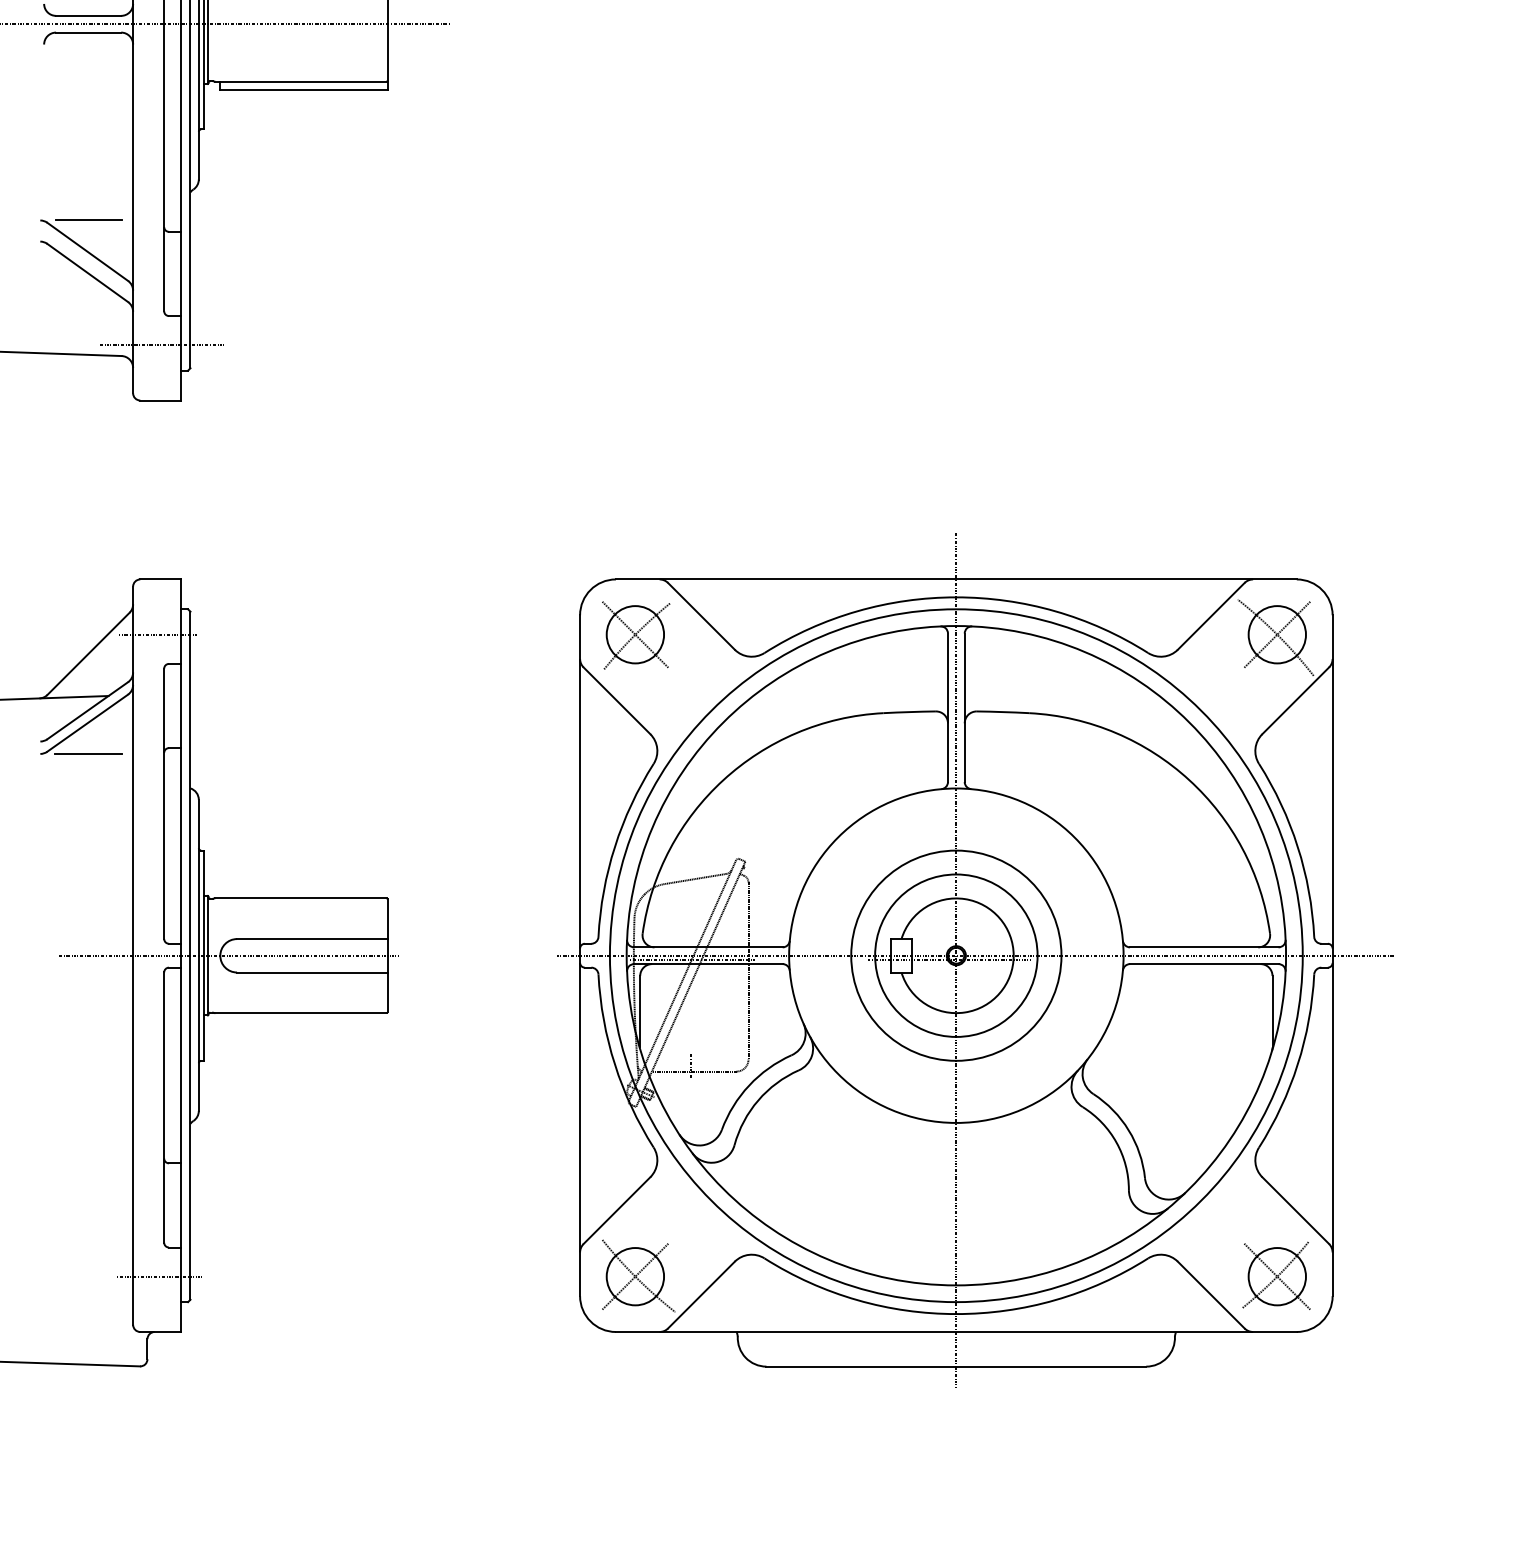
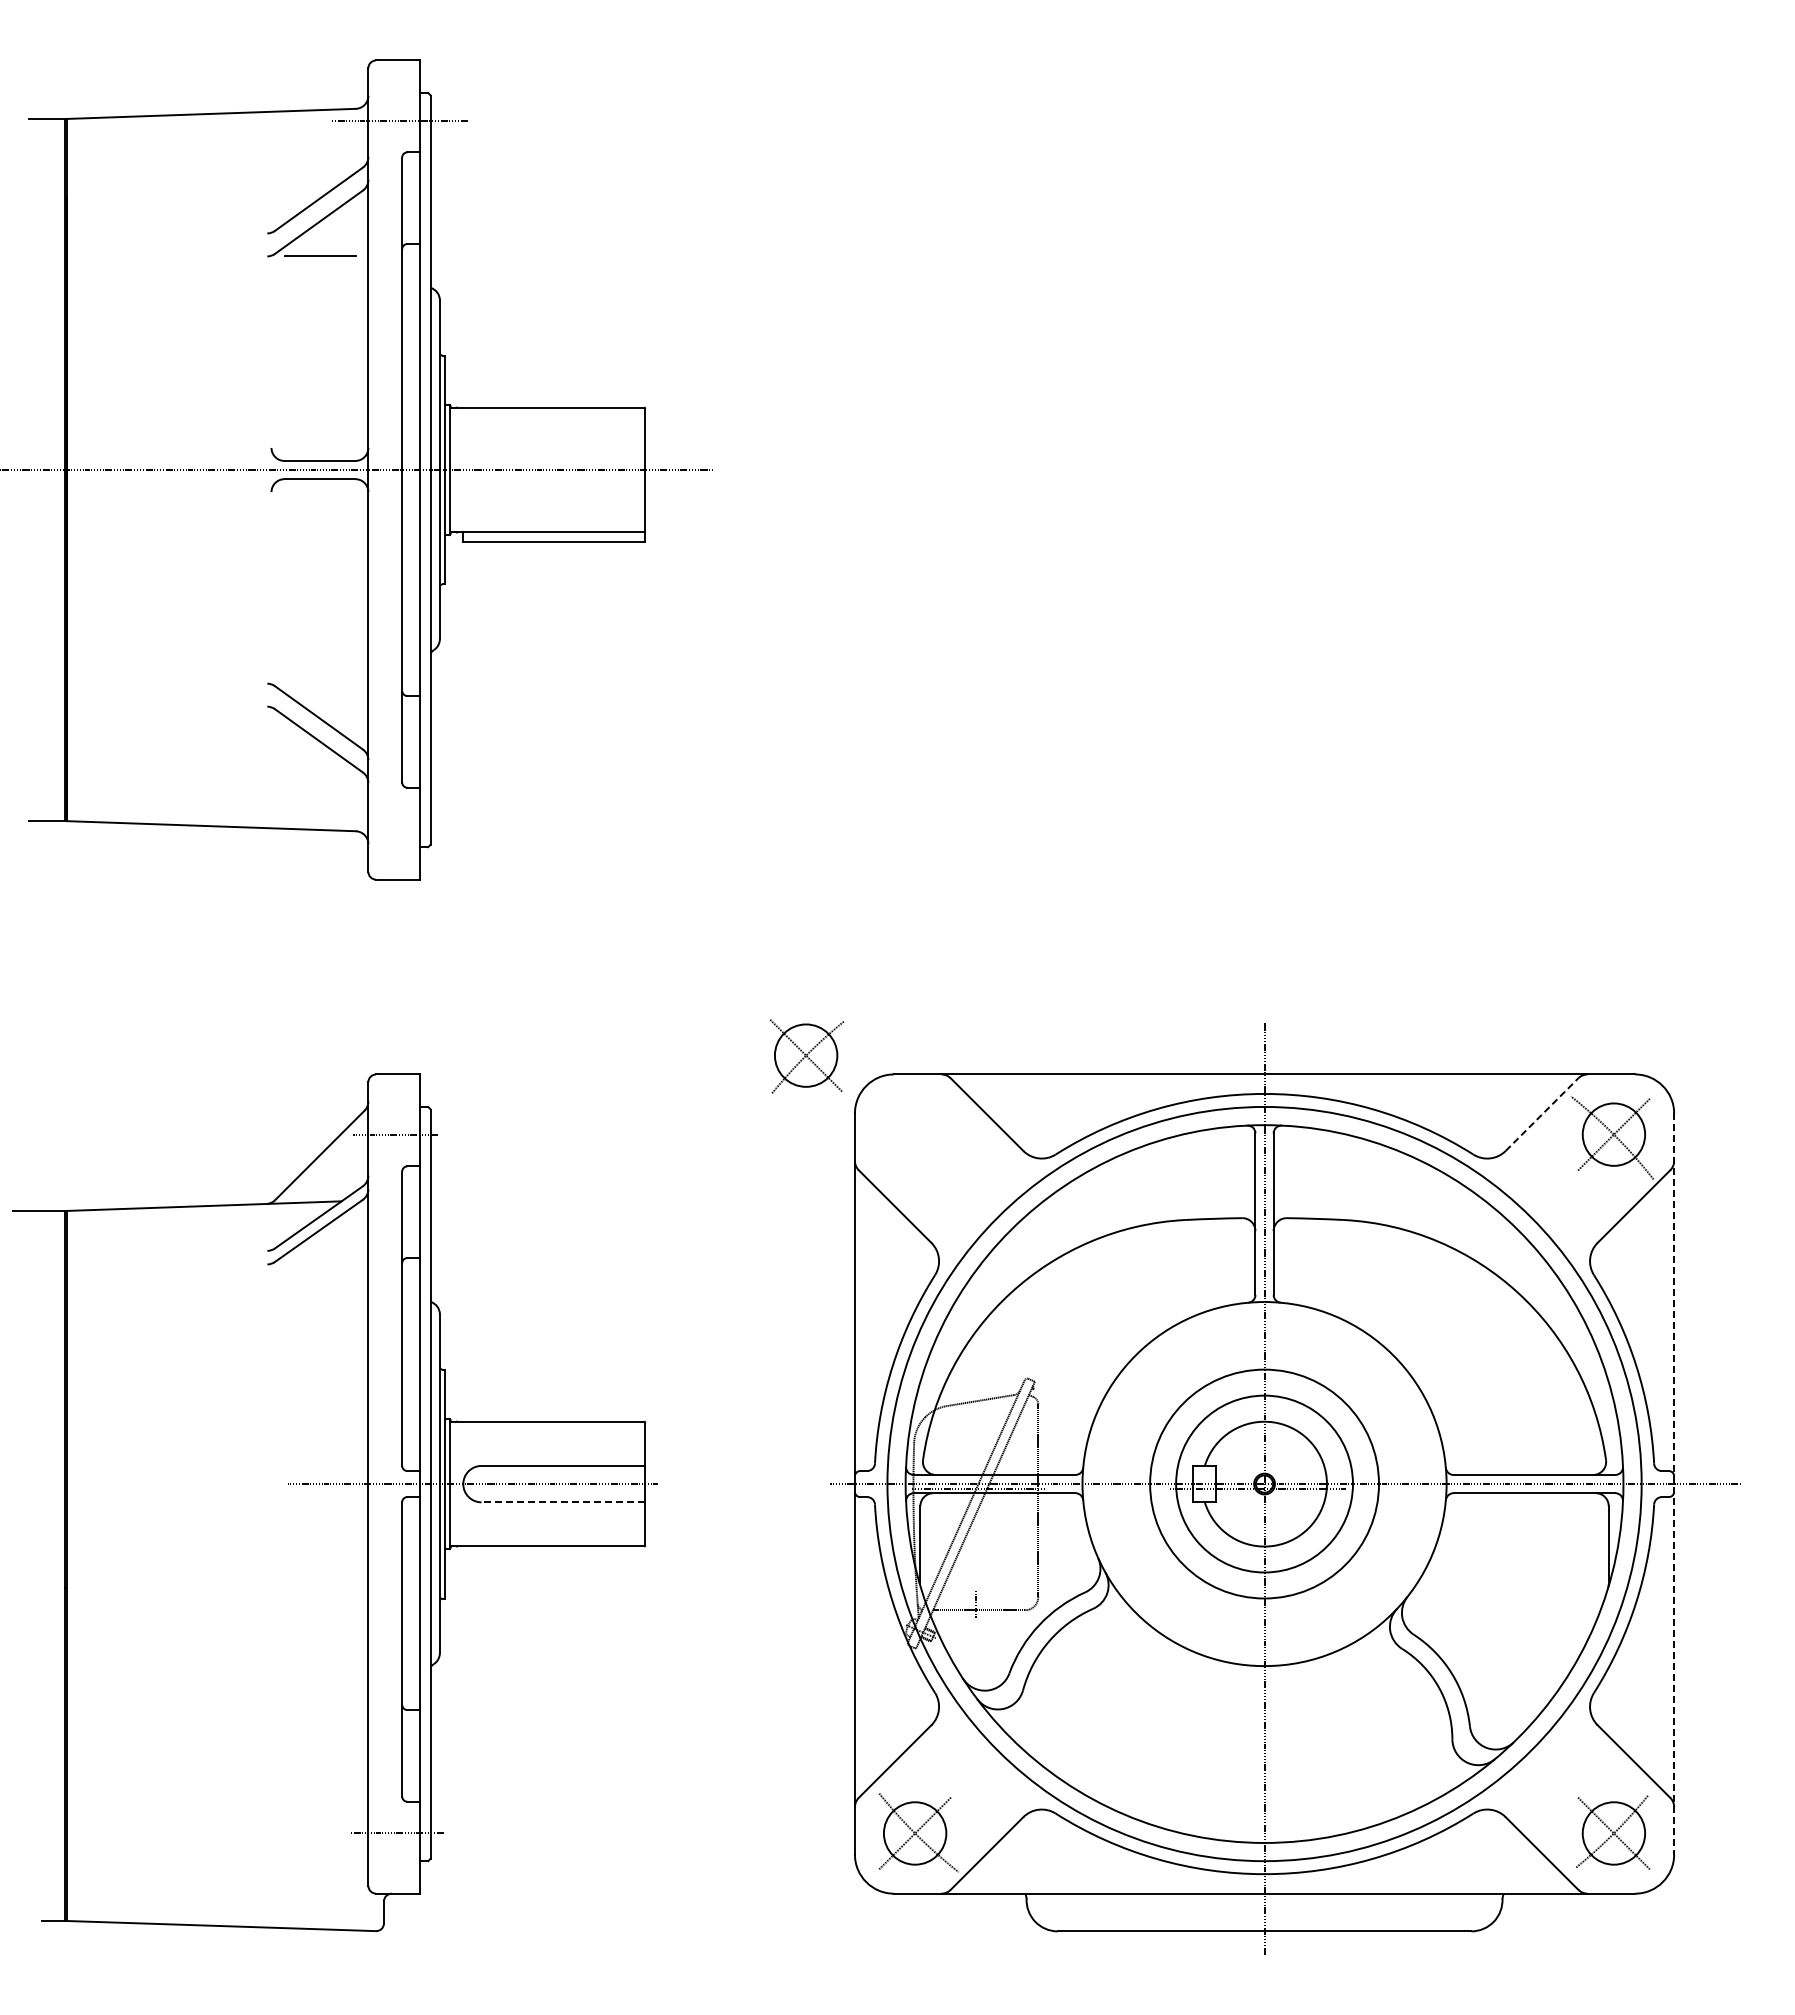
line: (89, 220) -> (320, 683), removed
line: (161, 345) -> (399, 819), removed
line: (1211, 616) -> (1542, 1114), solid -> dashed
part: (635, 635) -> (806, 1056), moved
line: (88, 754) -> (319, 1264), removed
line: (1332, 956) -> (1674, 1484), solid -> dashed
line: (312, 972) -> (563, 1502), solid -> dashed

